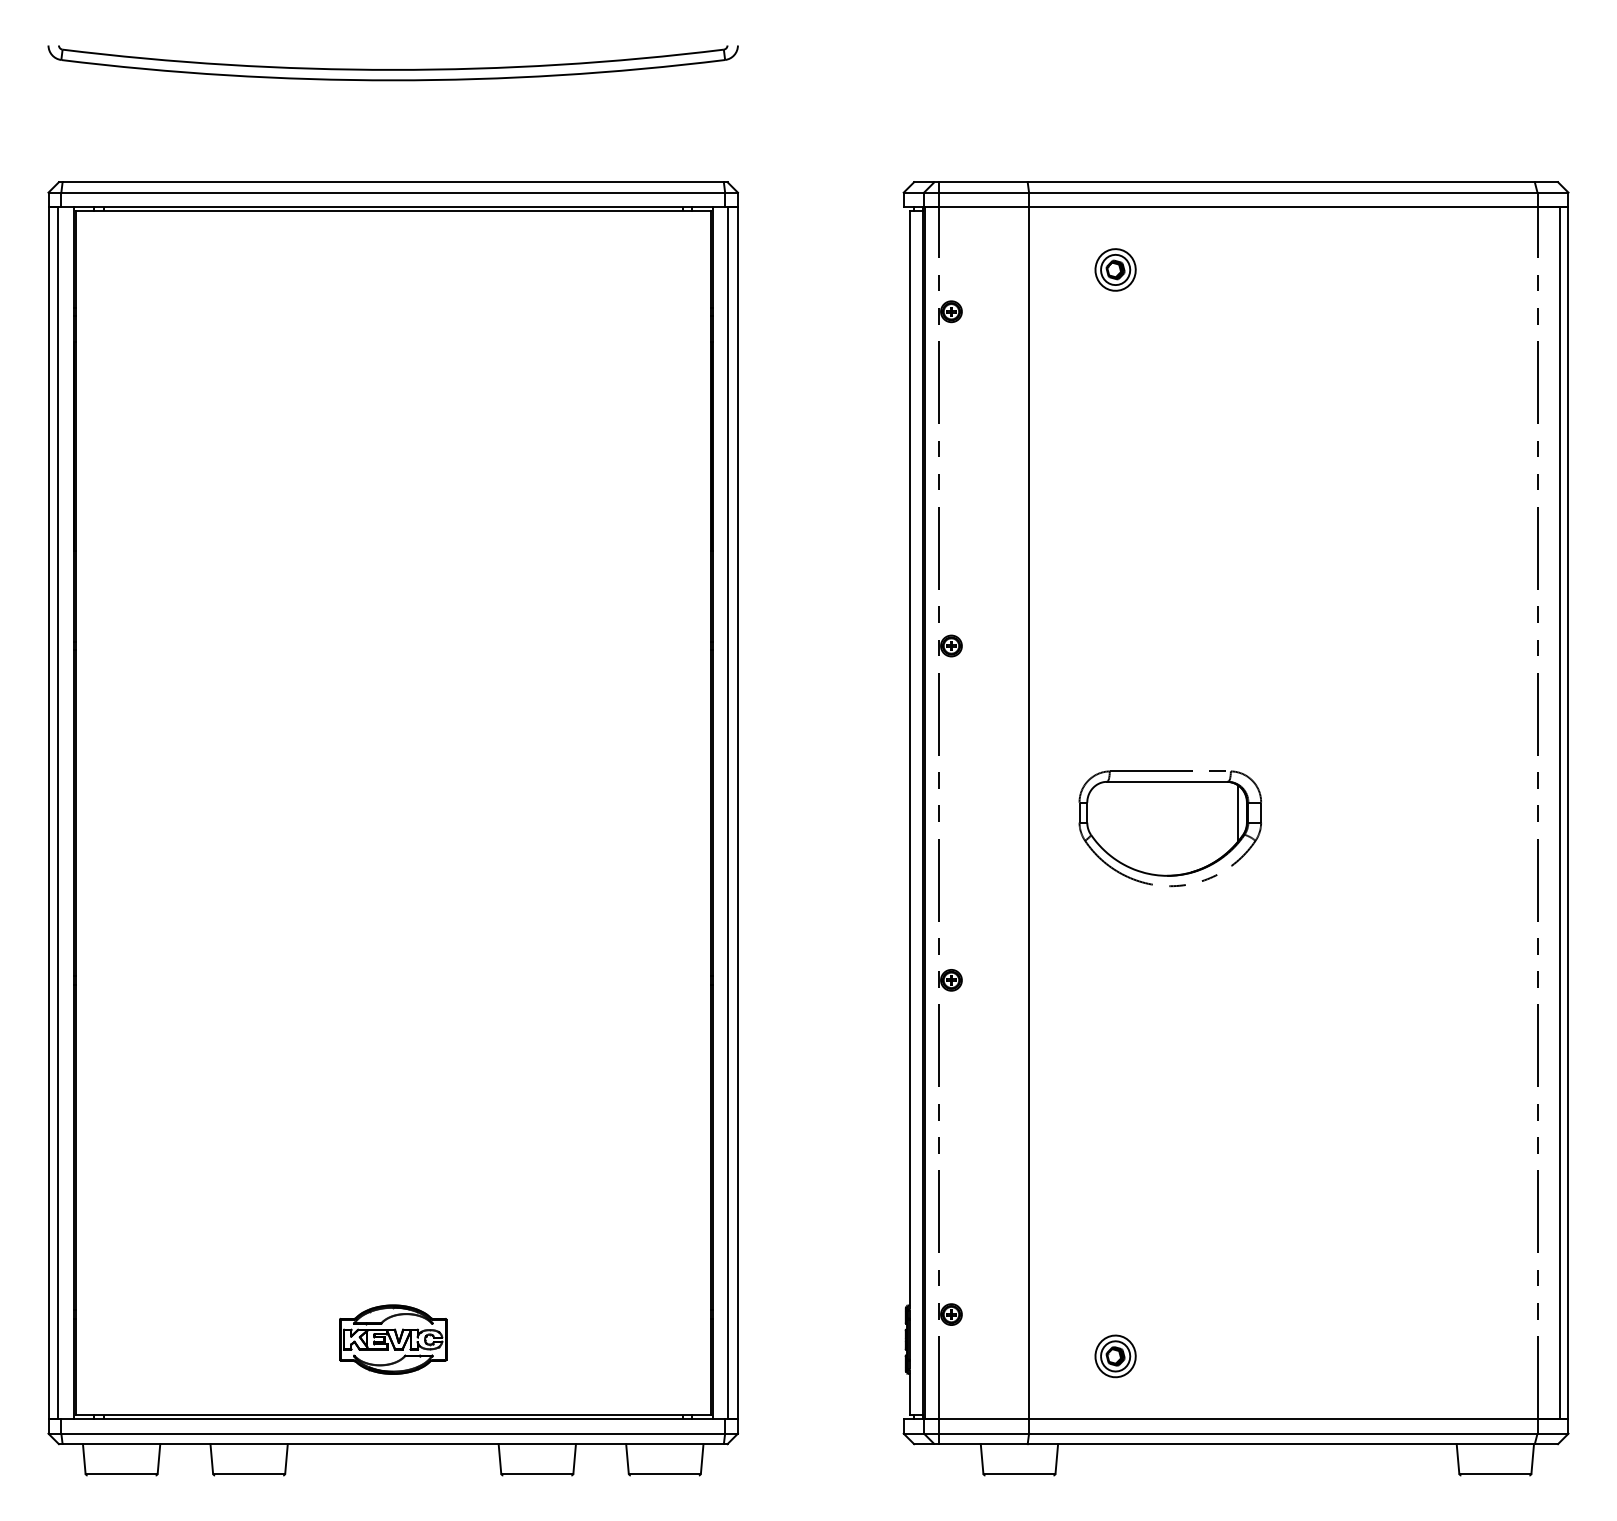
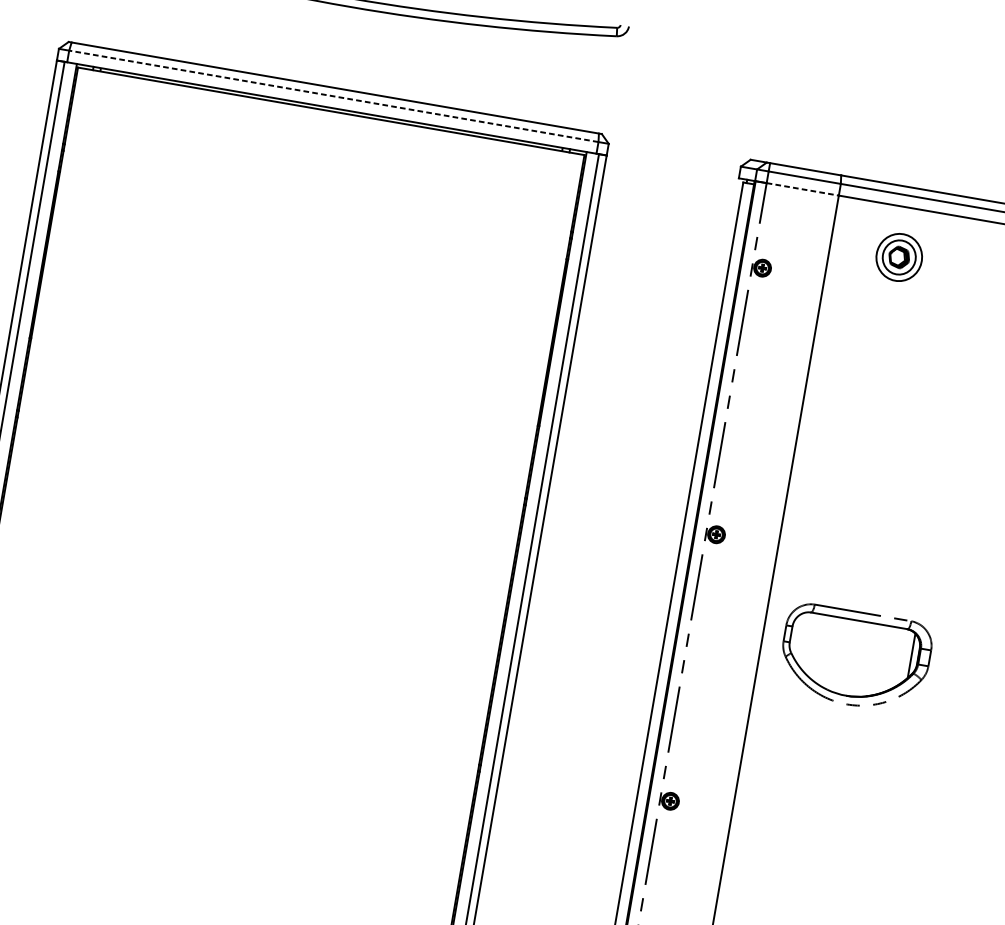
line: (393, 192) -> (334, 96), solid -> dashed
line: (984, 207) -> (803, 189), solid -> dashed
part: (1115, 269) -> (899, 257), size x1.4
part: (1169, 828) -> (854, 658), moved

